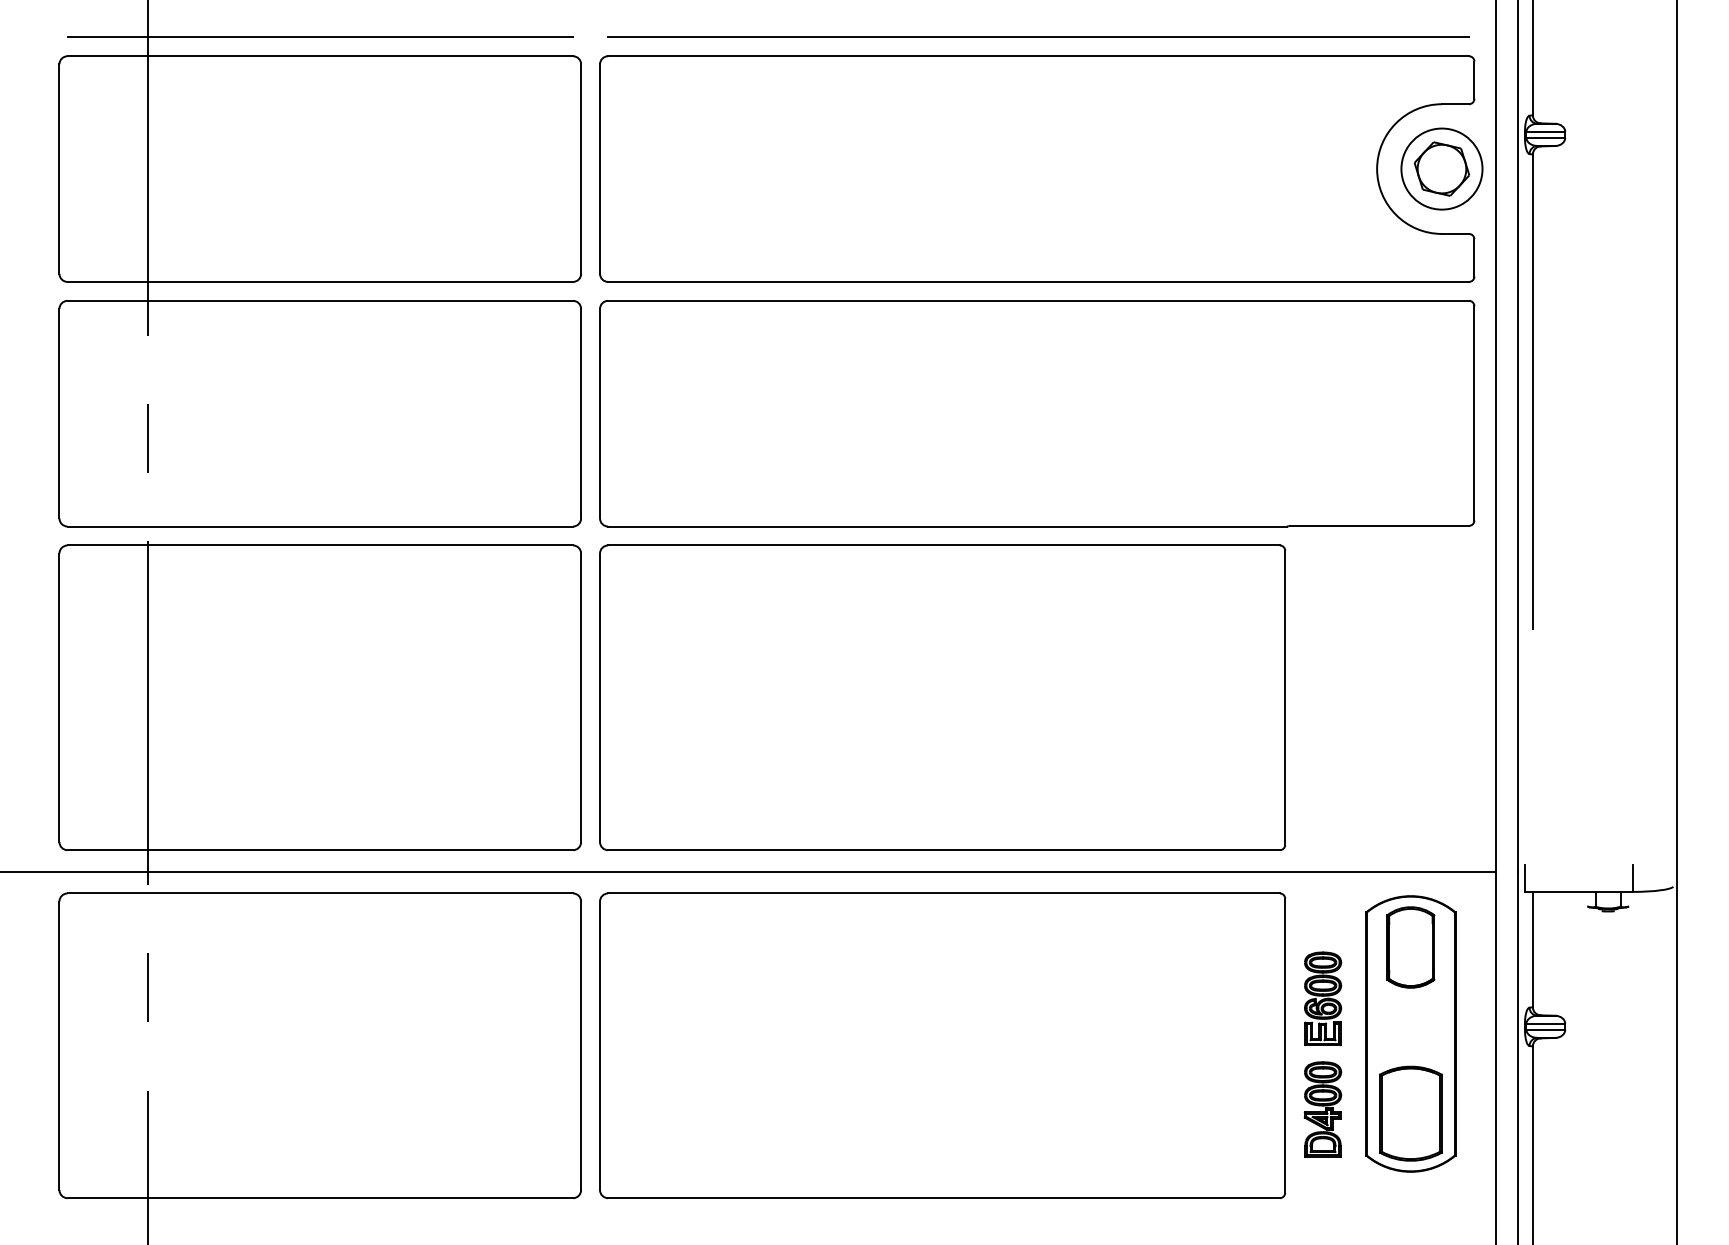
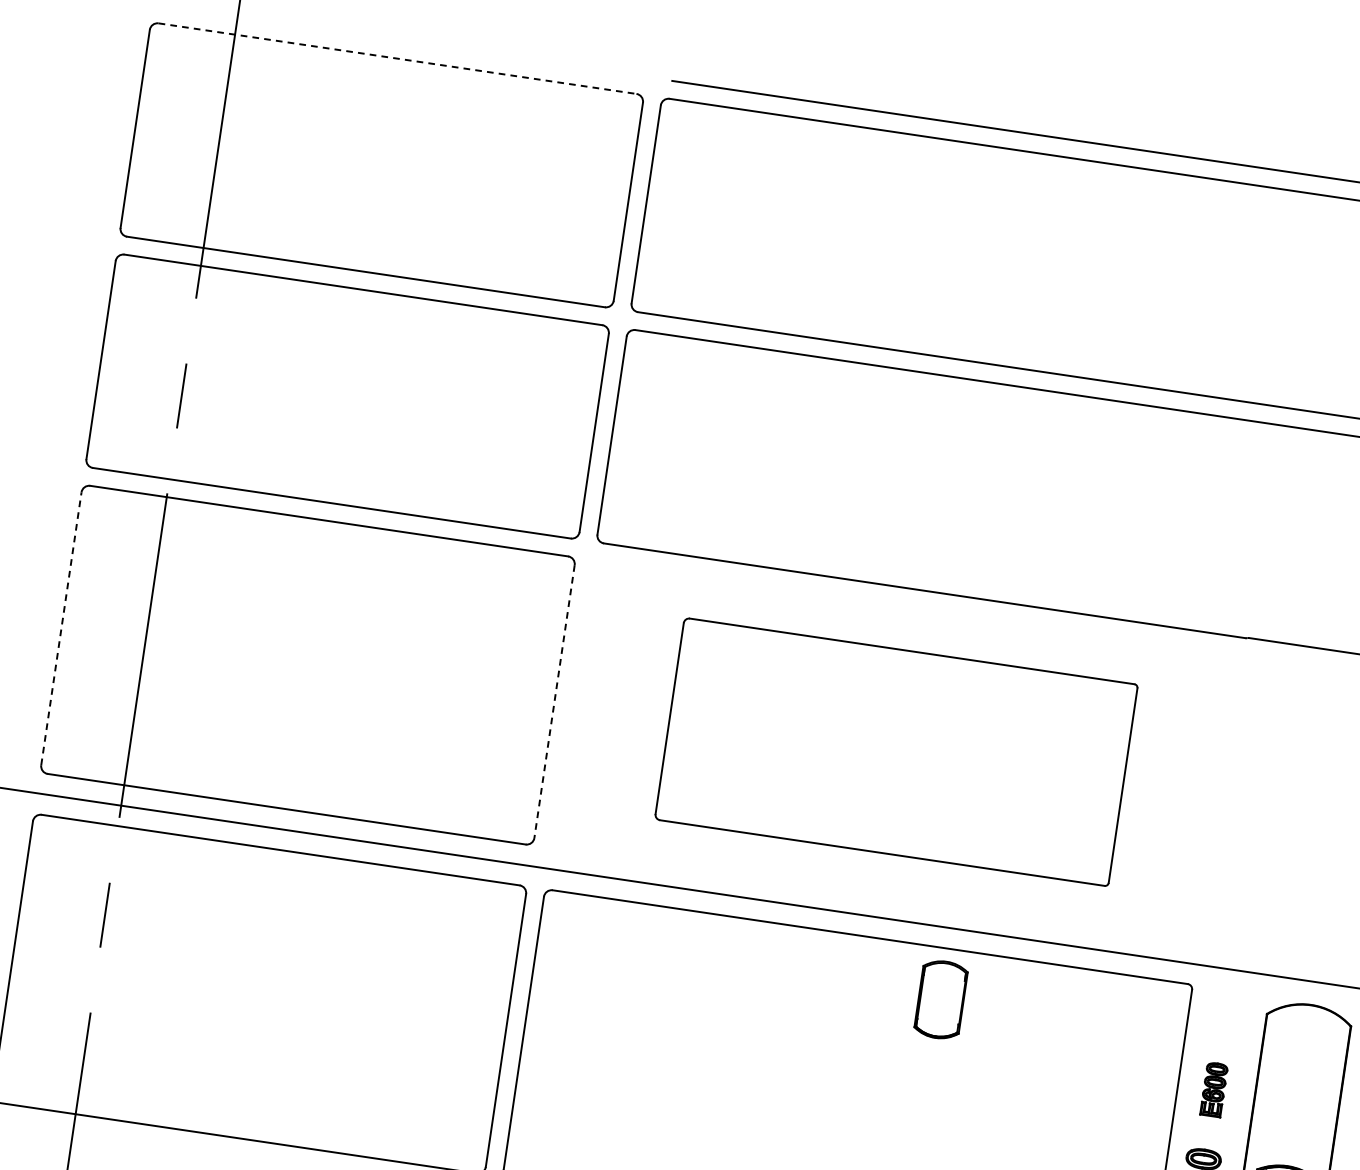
line: (320, 37) -> (400, 40), removed
line: (320, 56) -> (397, 58), solid -> dashed
line: (59, 697) -> (61, 628), solid -> dashed
part: (942, 697) -> (896, 751), size x0.7
line: (581, 698) -> (554, 702), solid -> dashed
part: (1410, 947) -> (940, 999), moved
part: (1323, 998) -> (1214, 1089), size x0.6

